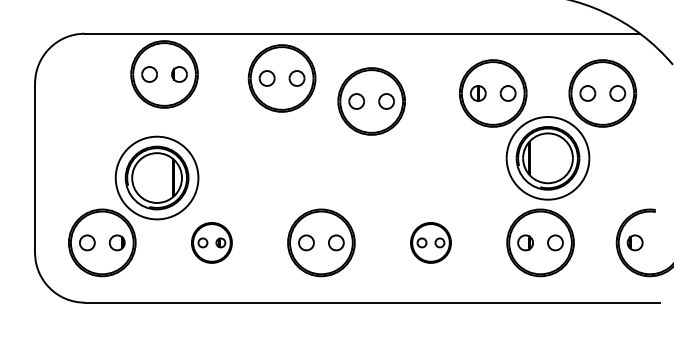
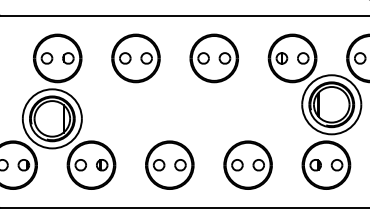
part: (164, 74) -> (57, 58), moved
part: (281, 78) -> (135, 58), moved
part: (371, 101) -> (214, 58), moved
part: (211, 242) -> (91, 164), size x1.67
part: (430, 242) -> (247, 164), size x1.67

